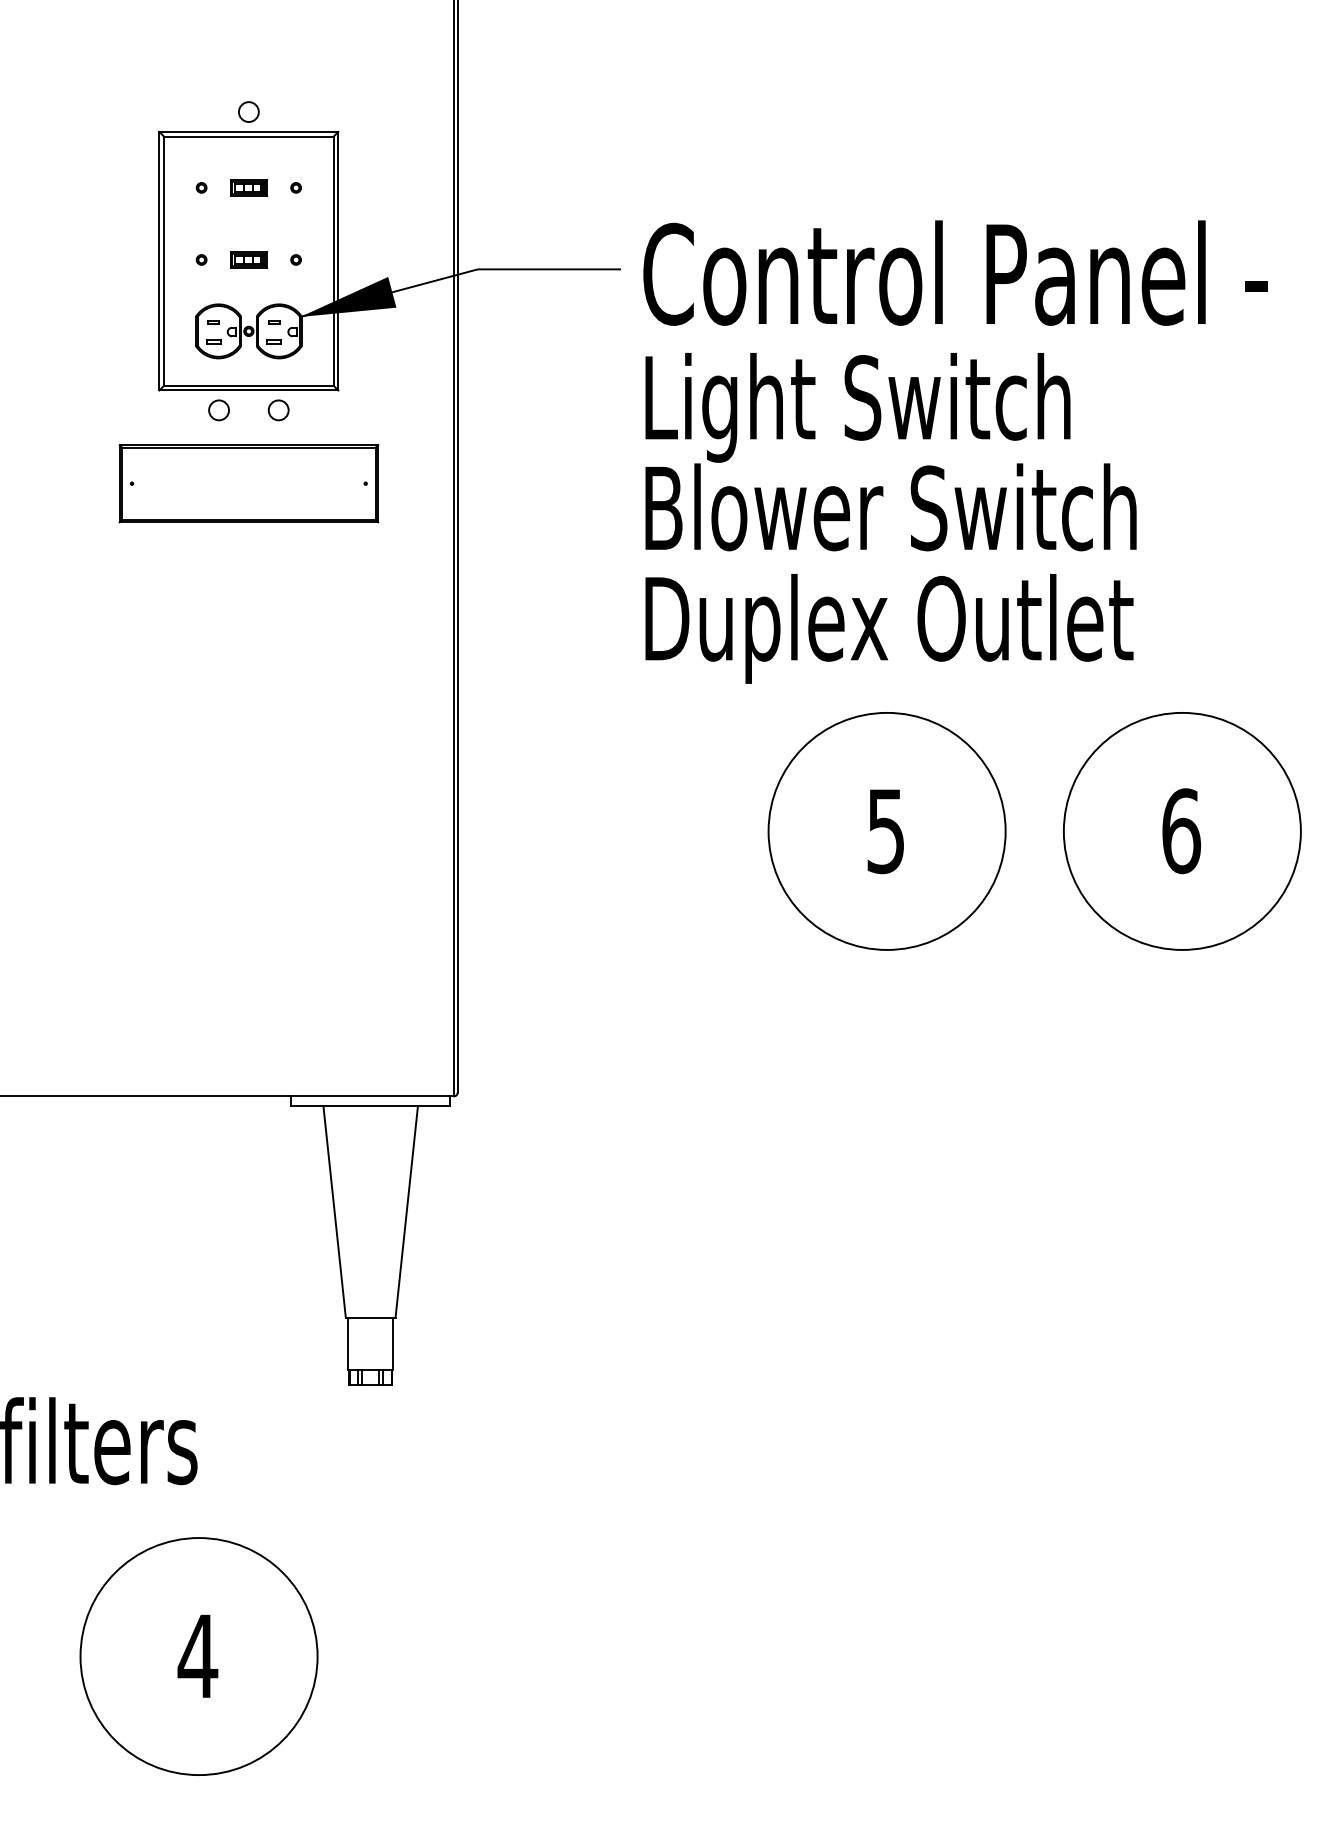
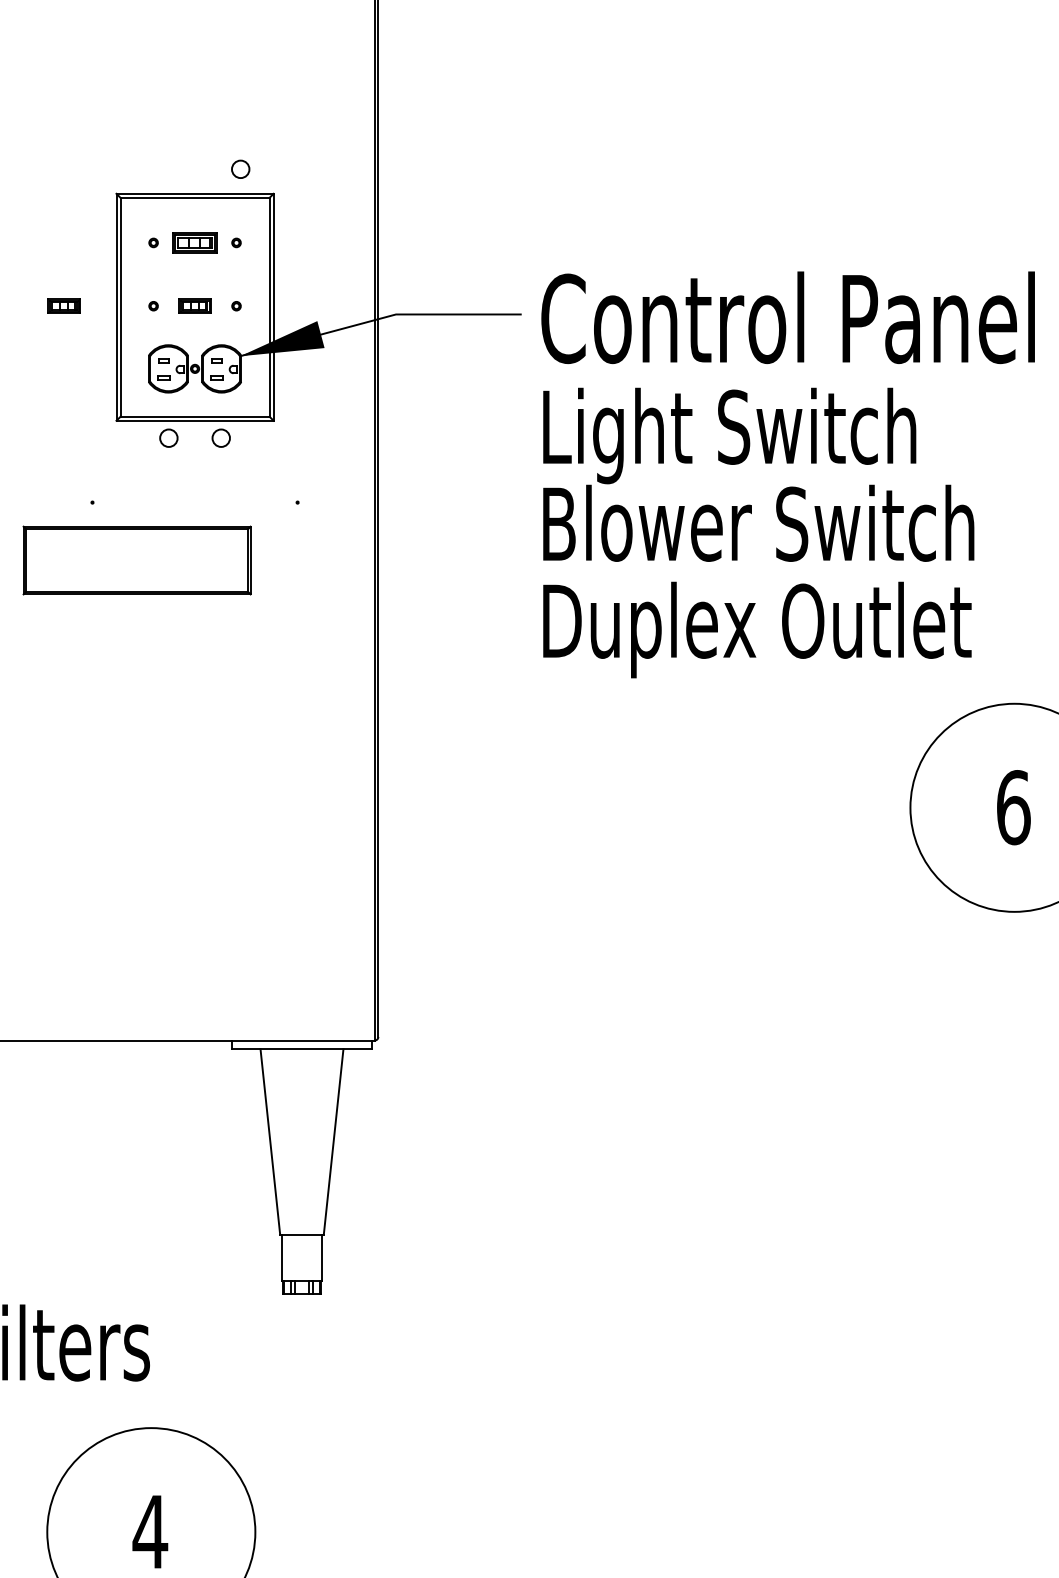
circle: (248, 111) -> (240, 168), moved
part: (248, 187) -> (194, 242), size x1.4
part: (99, 259) -> (63, 305), added
part: (248, 483) -> (136, 560), moved
part: (886, 831) -> (754, 807), removed

